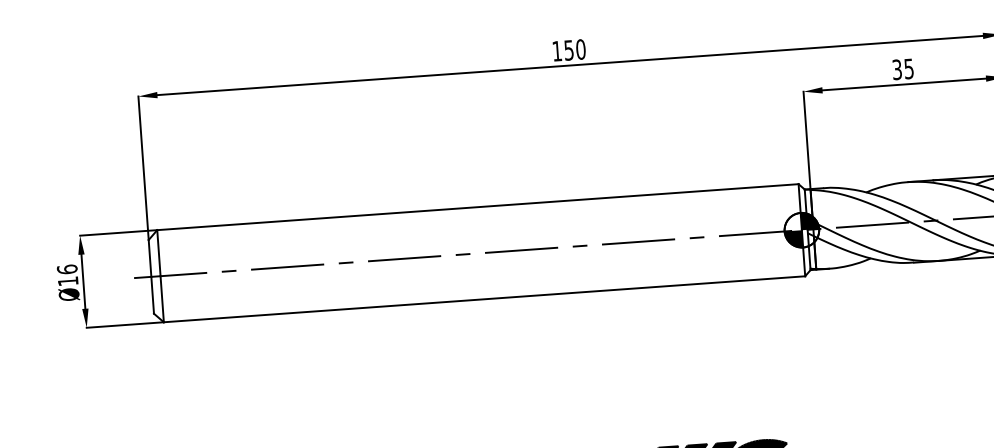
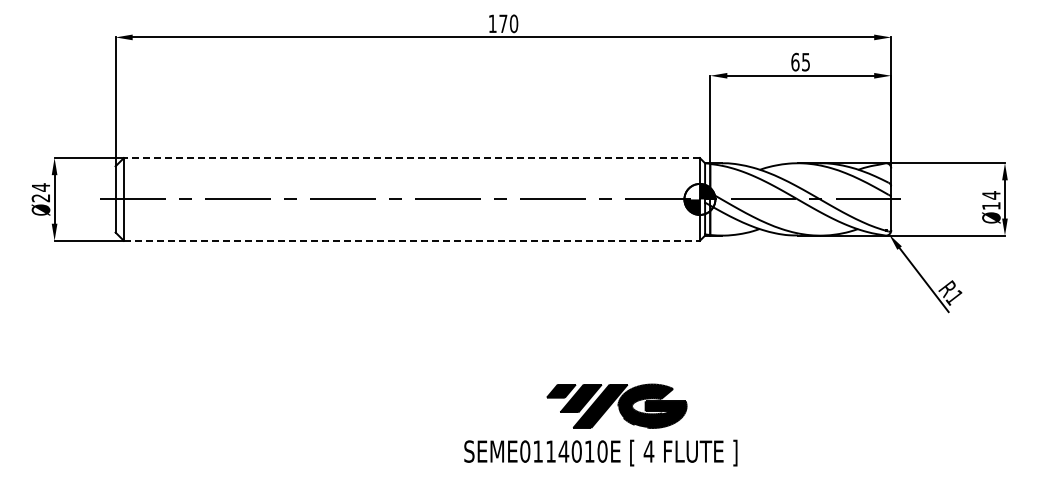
text: (569, 50) -> (503, 23), 150 -> 170
text: (897, 69) -> (795, 61), 35 -> 65
line: (477, 207) -> (411, 158), solid -> dashed
text: (67, 275) -> (40, 192), Ø16 -> Ø24
line: (485, 298) -> (412, 240), solid -> dashed

